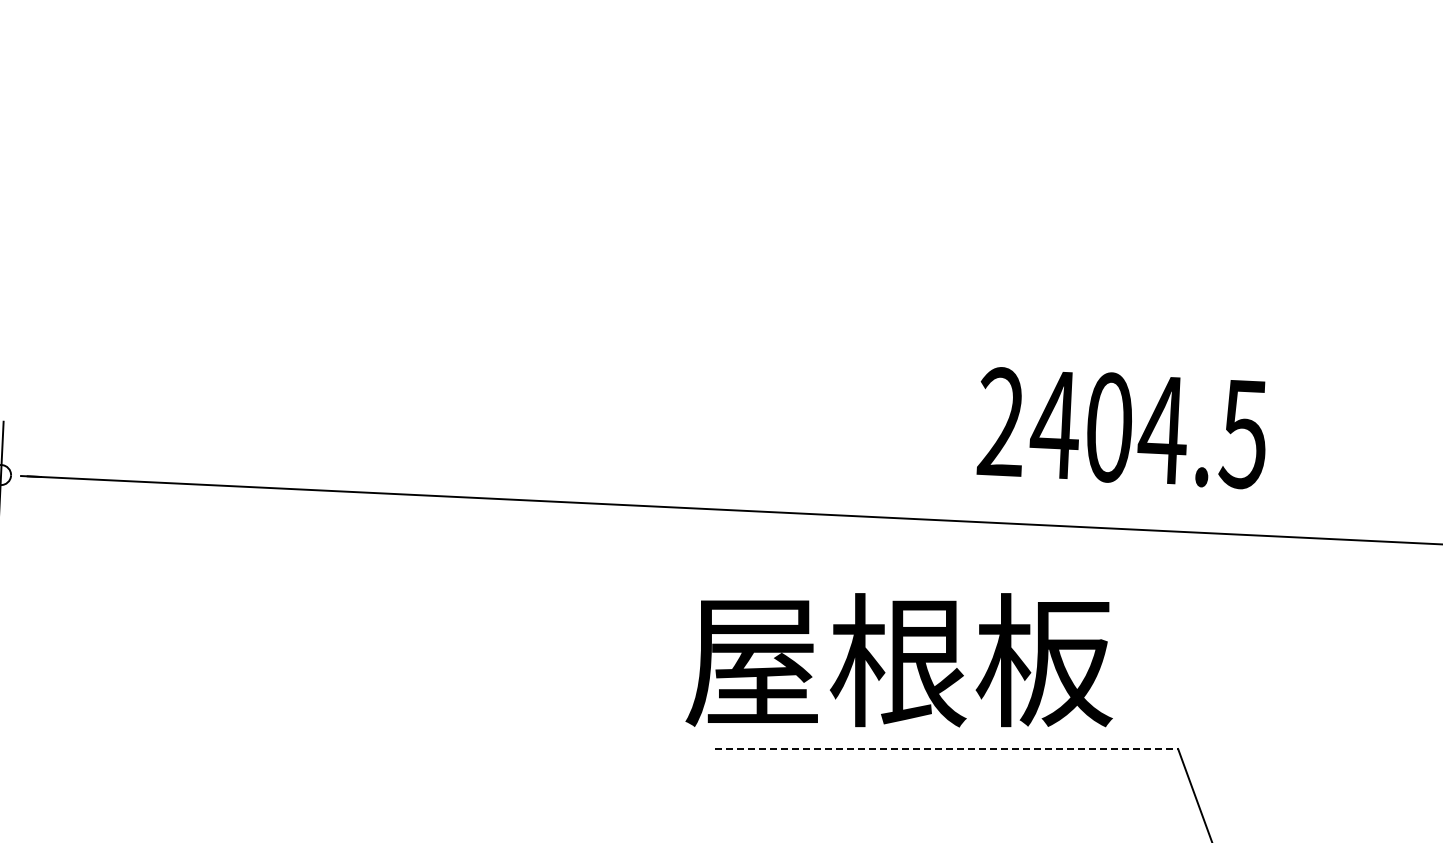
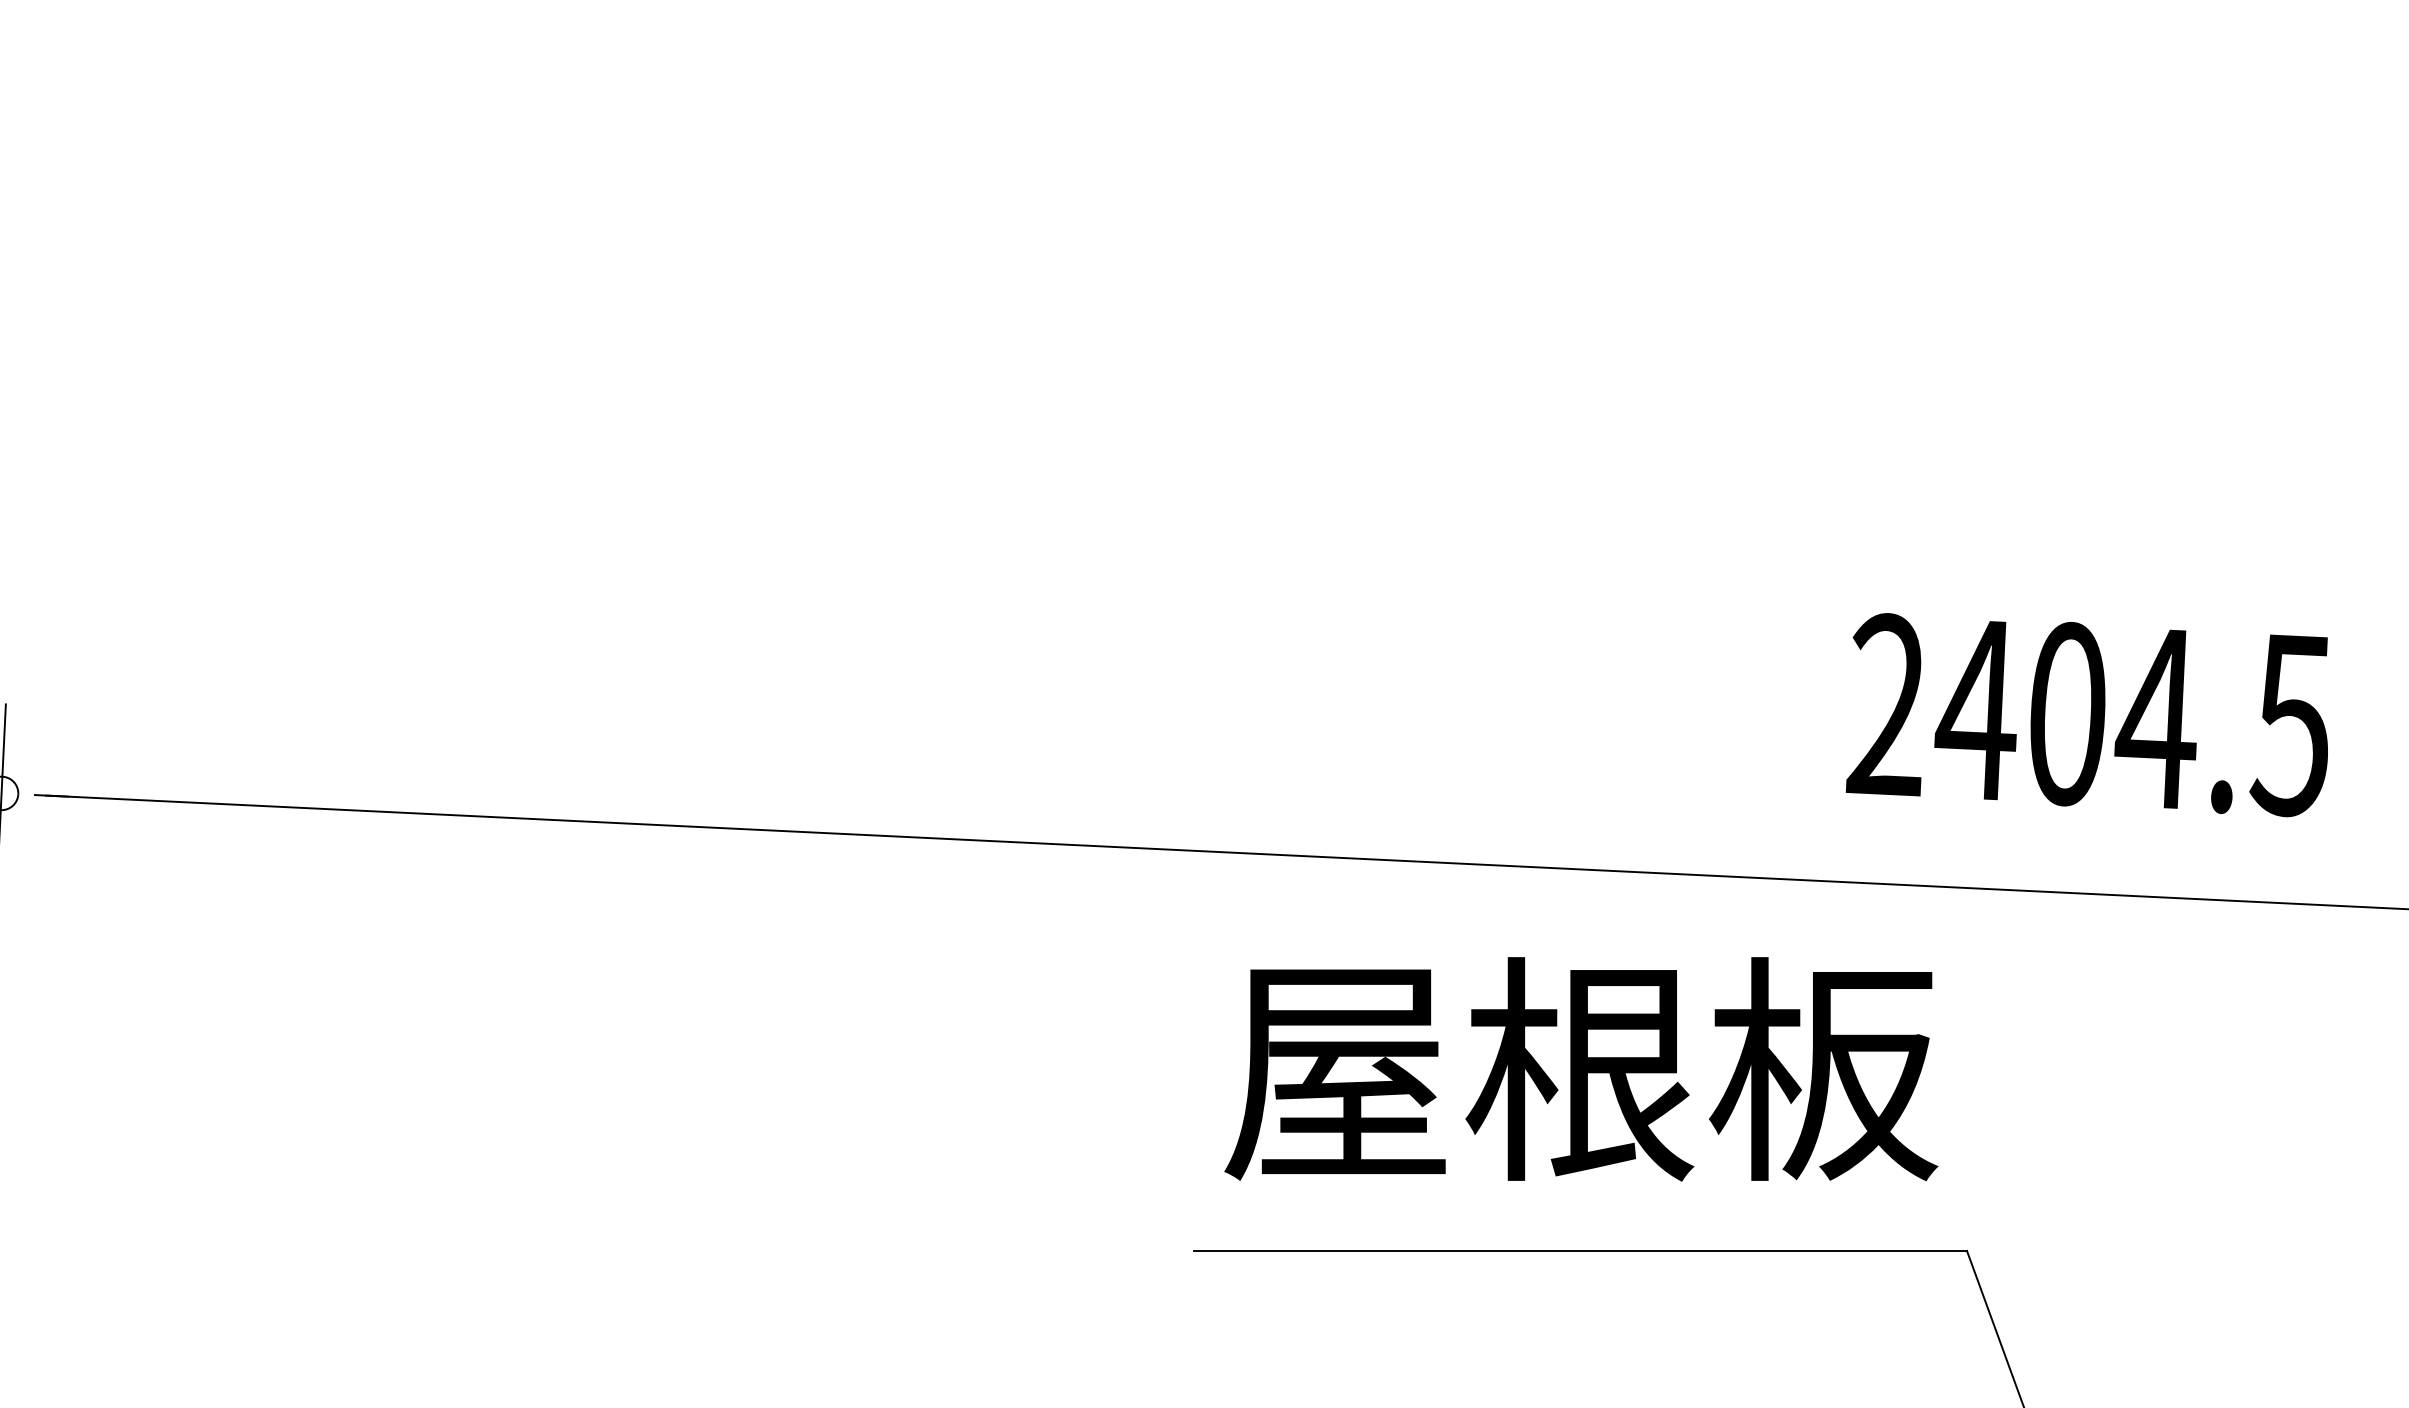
text: (1120, 428) -> (2086, 715), moved
text: (898, 660) -> (1580, 1069), moved
line: (946, 749) -> (1580, 1251), dashed -> solid

